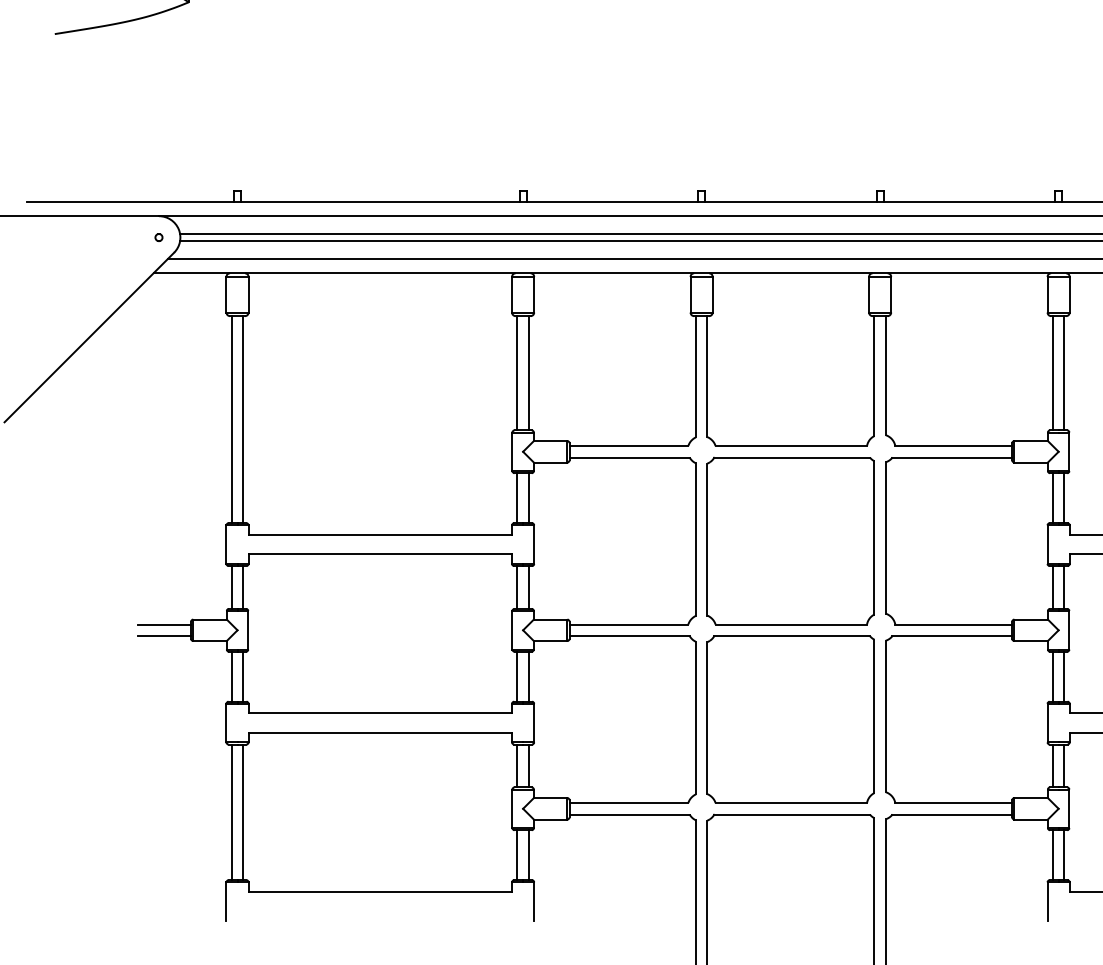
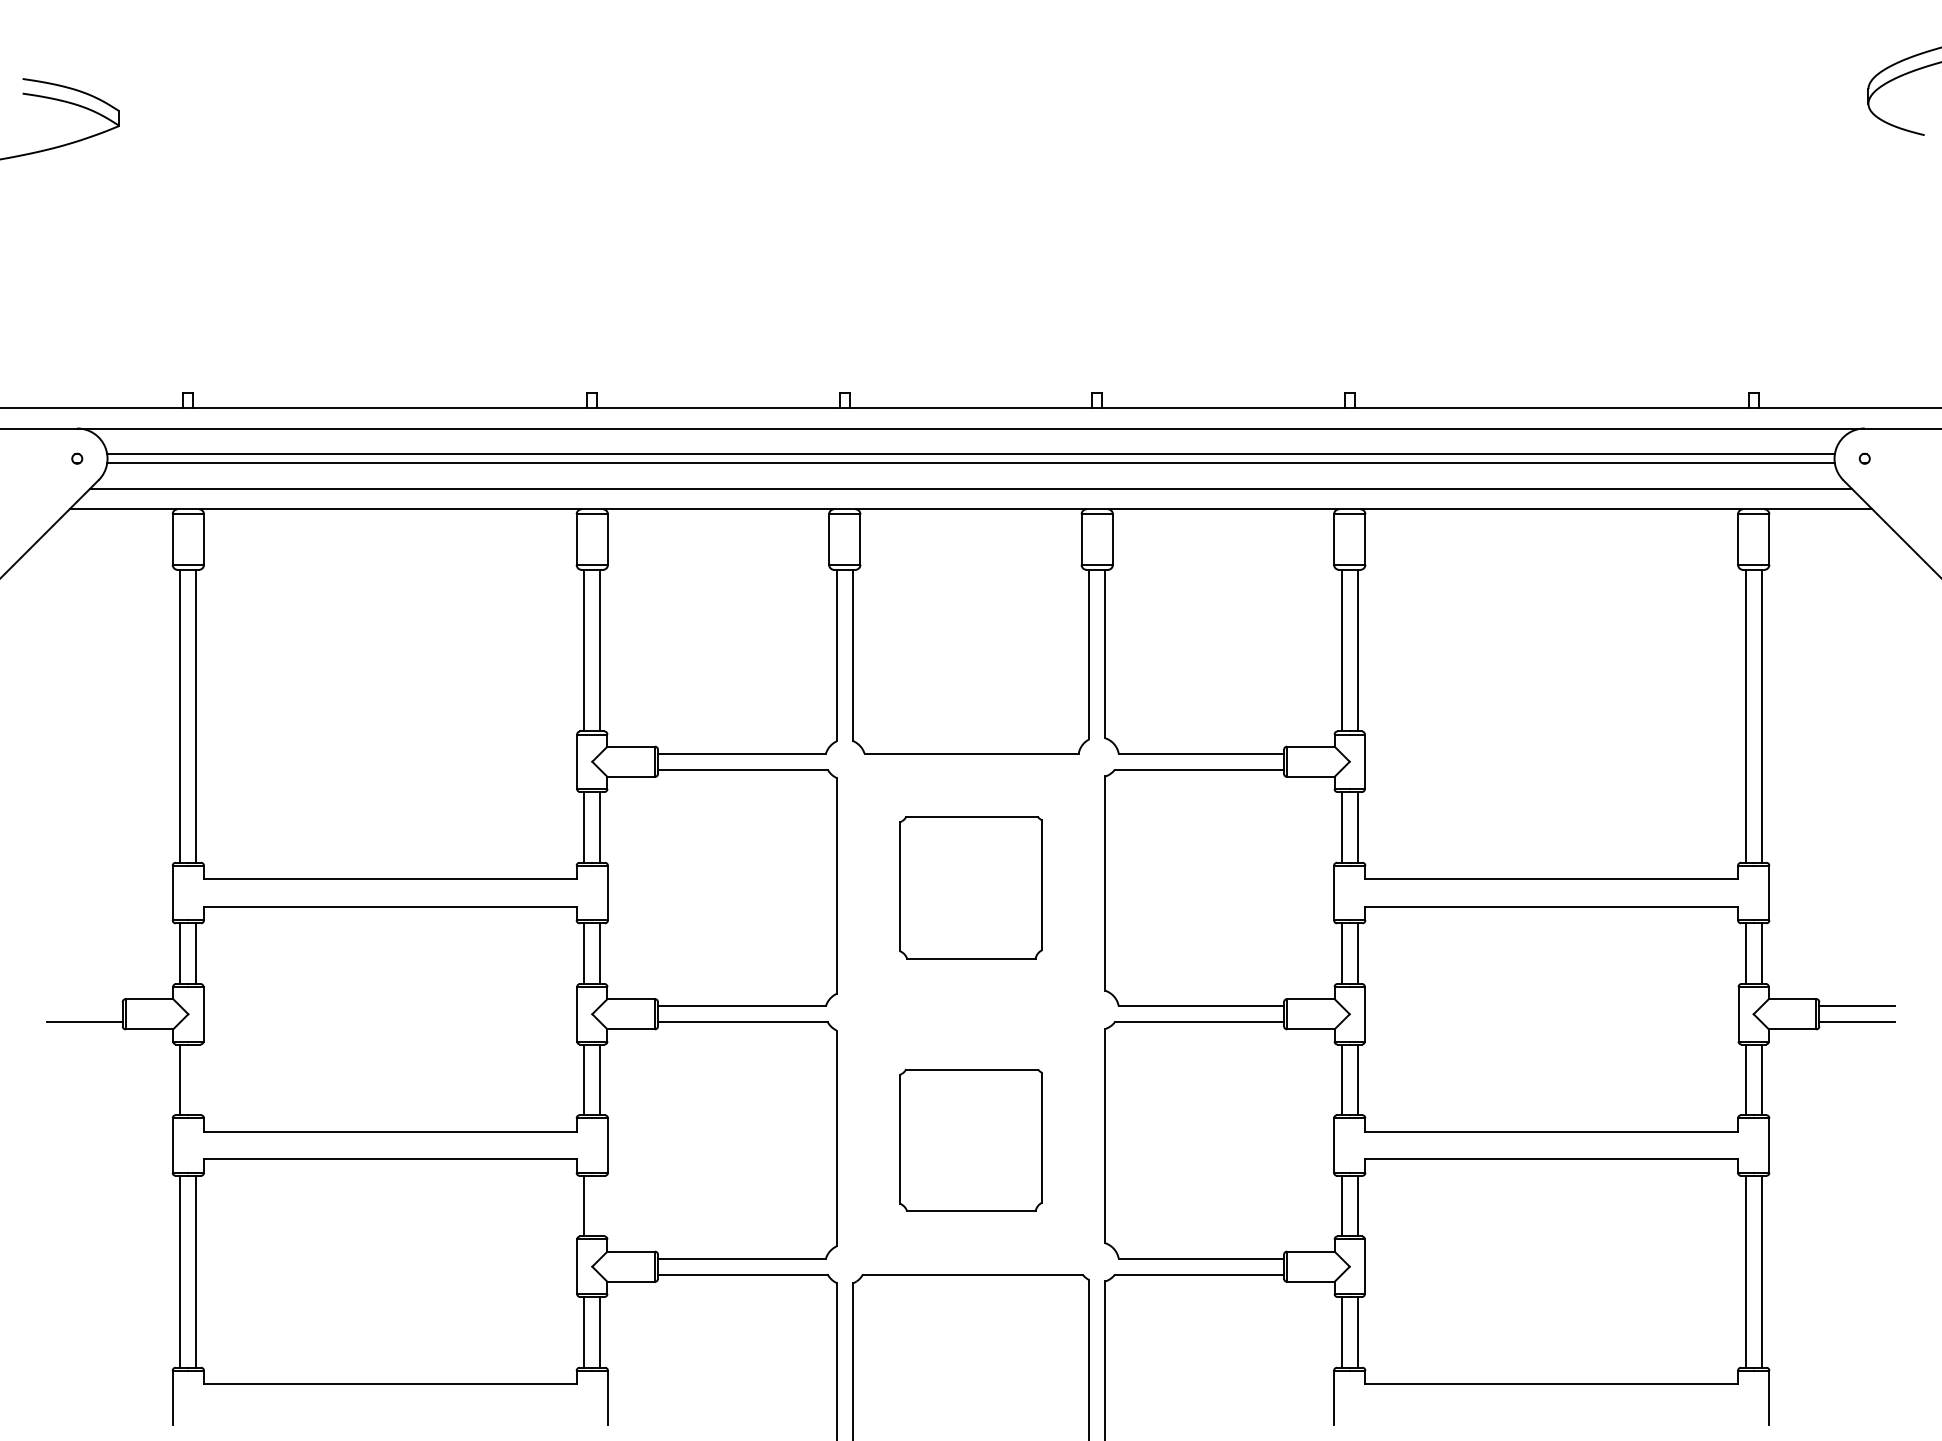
part: (790, 540) -> (970, 887), size x0.6
line: (164, 624) -> (84, 1006), removed
line: (243, 676) -> (196, 1079), removed
part: (790, 719) -> (970, 1140), size x0.6
line: (528, 765) -> (600, 1205), removed

